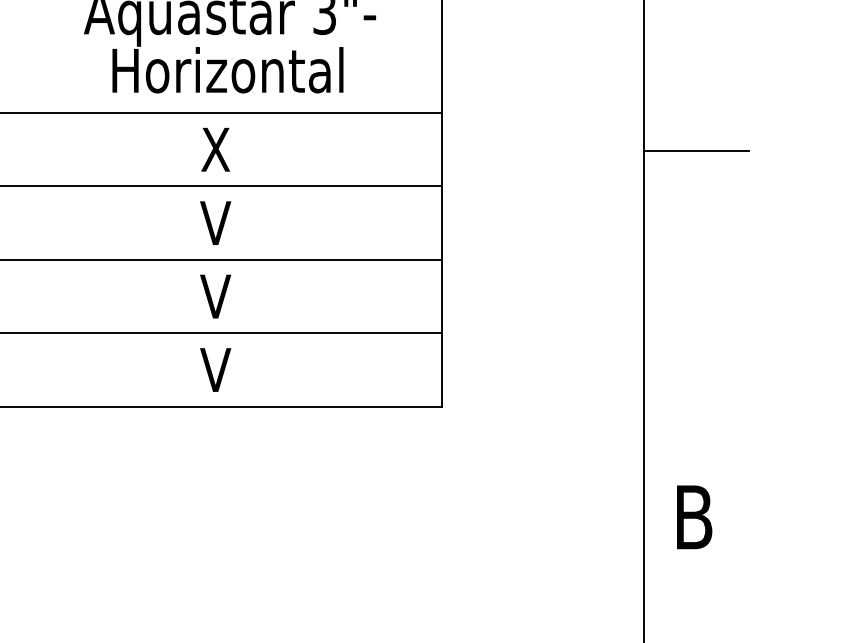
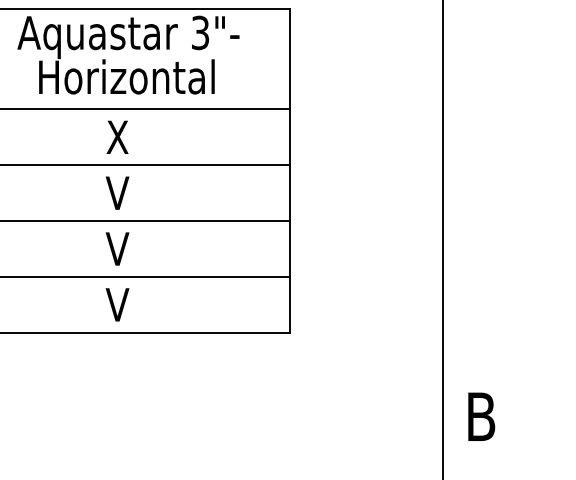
line: (696, 151) -> (483, 138), removed

